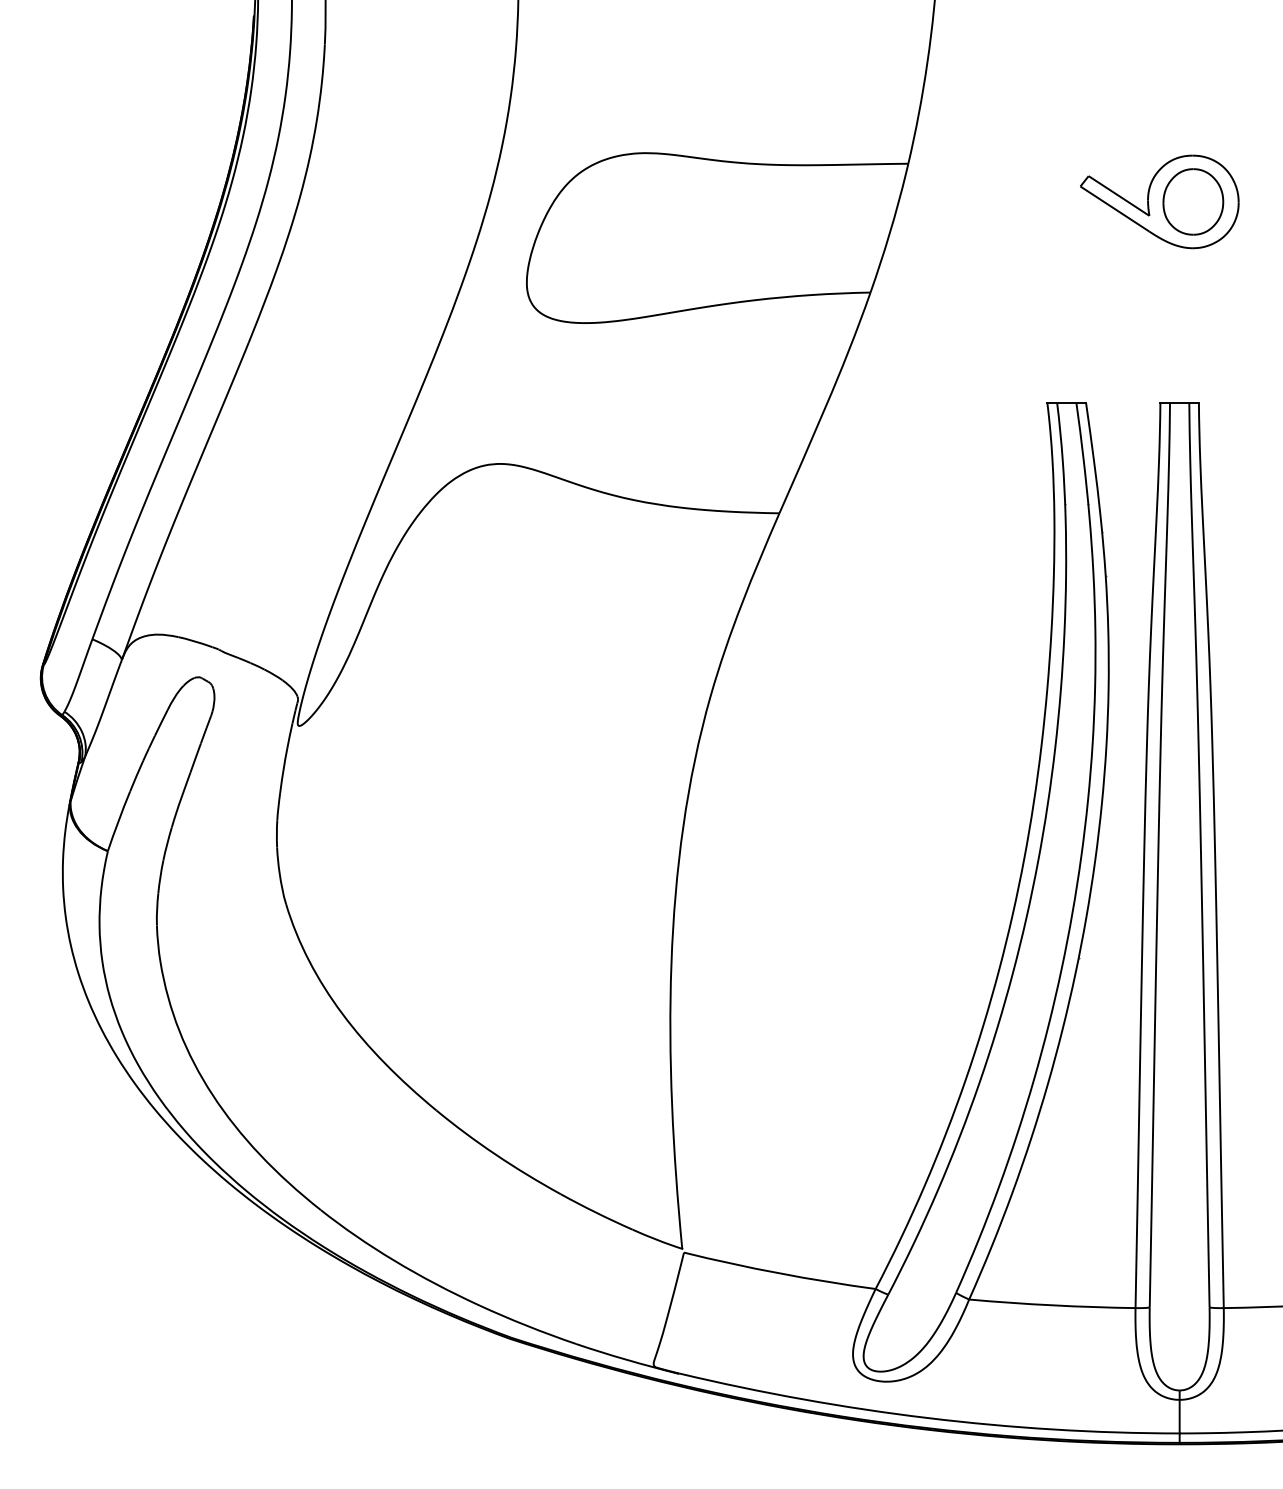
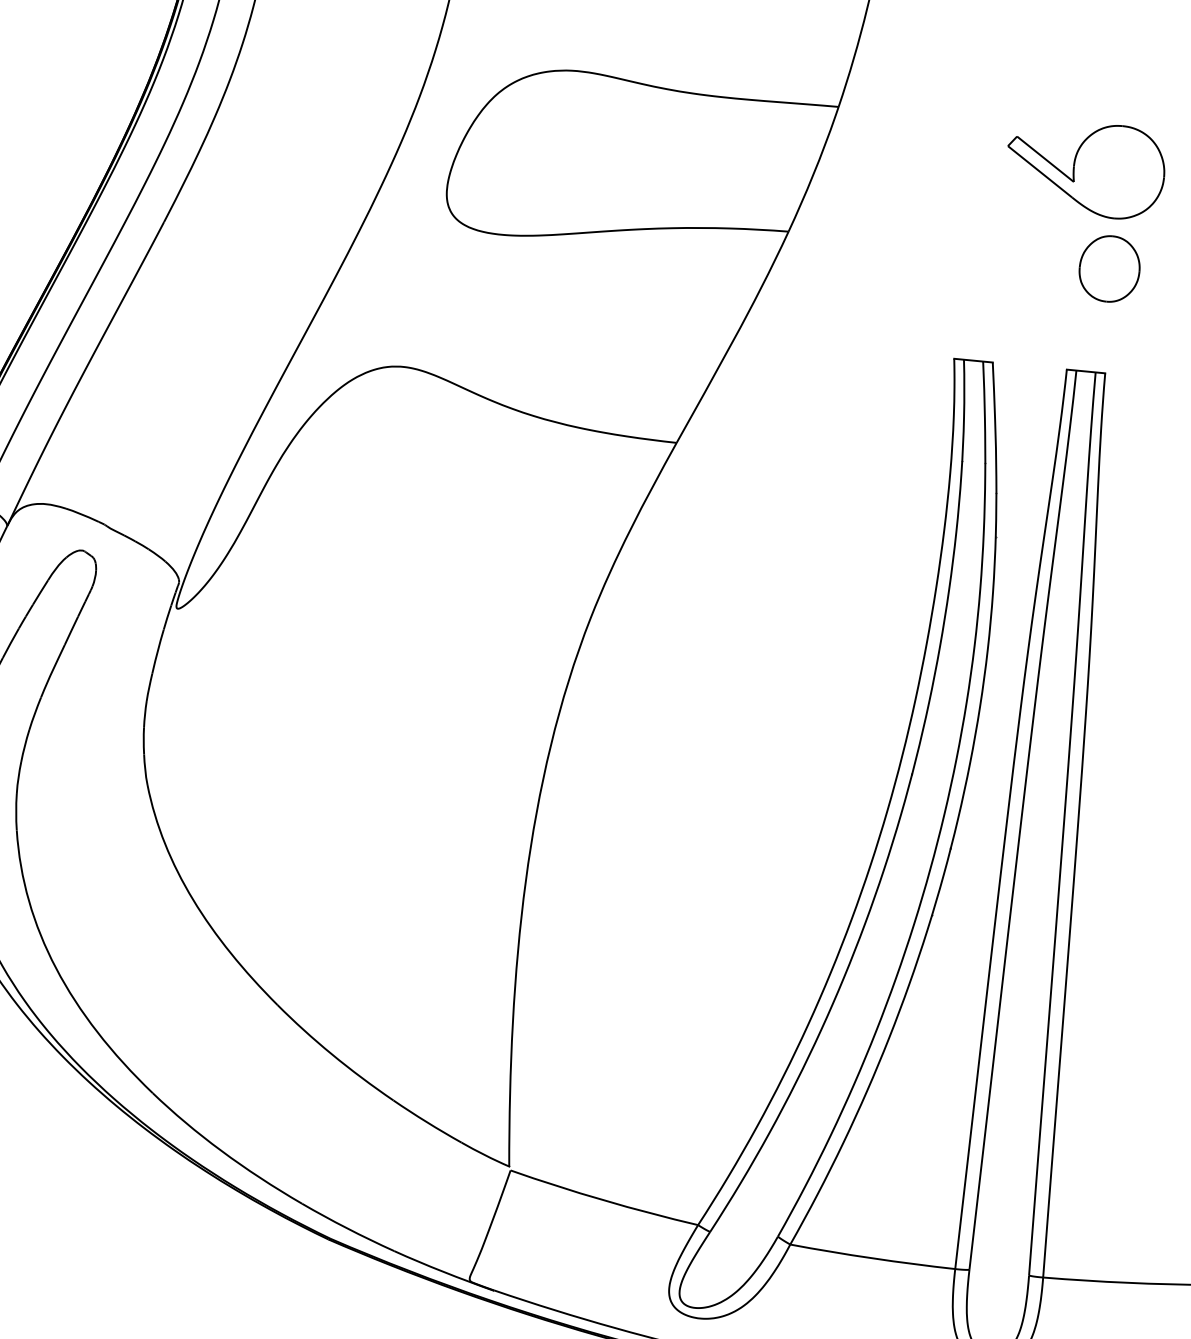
part: (1193, 201) -> (1109, 268), moved

